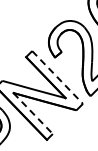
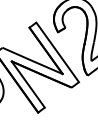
line: (57, 77) -> (57, 52), dashed -> solid
line: (33, 113) -> (28, 84), dashed -> solid

